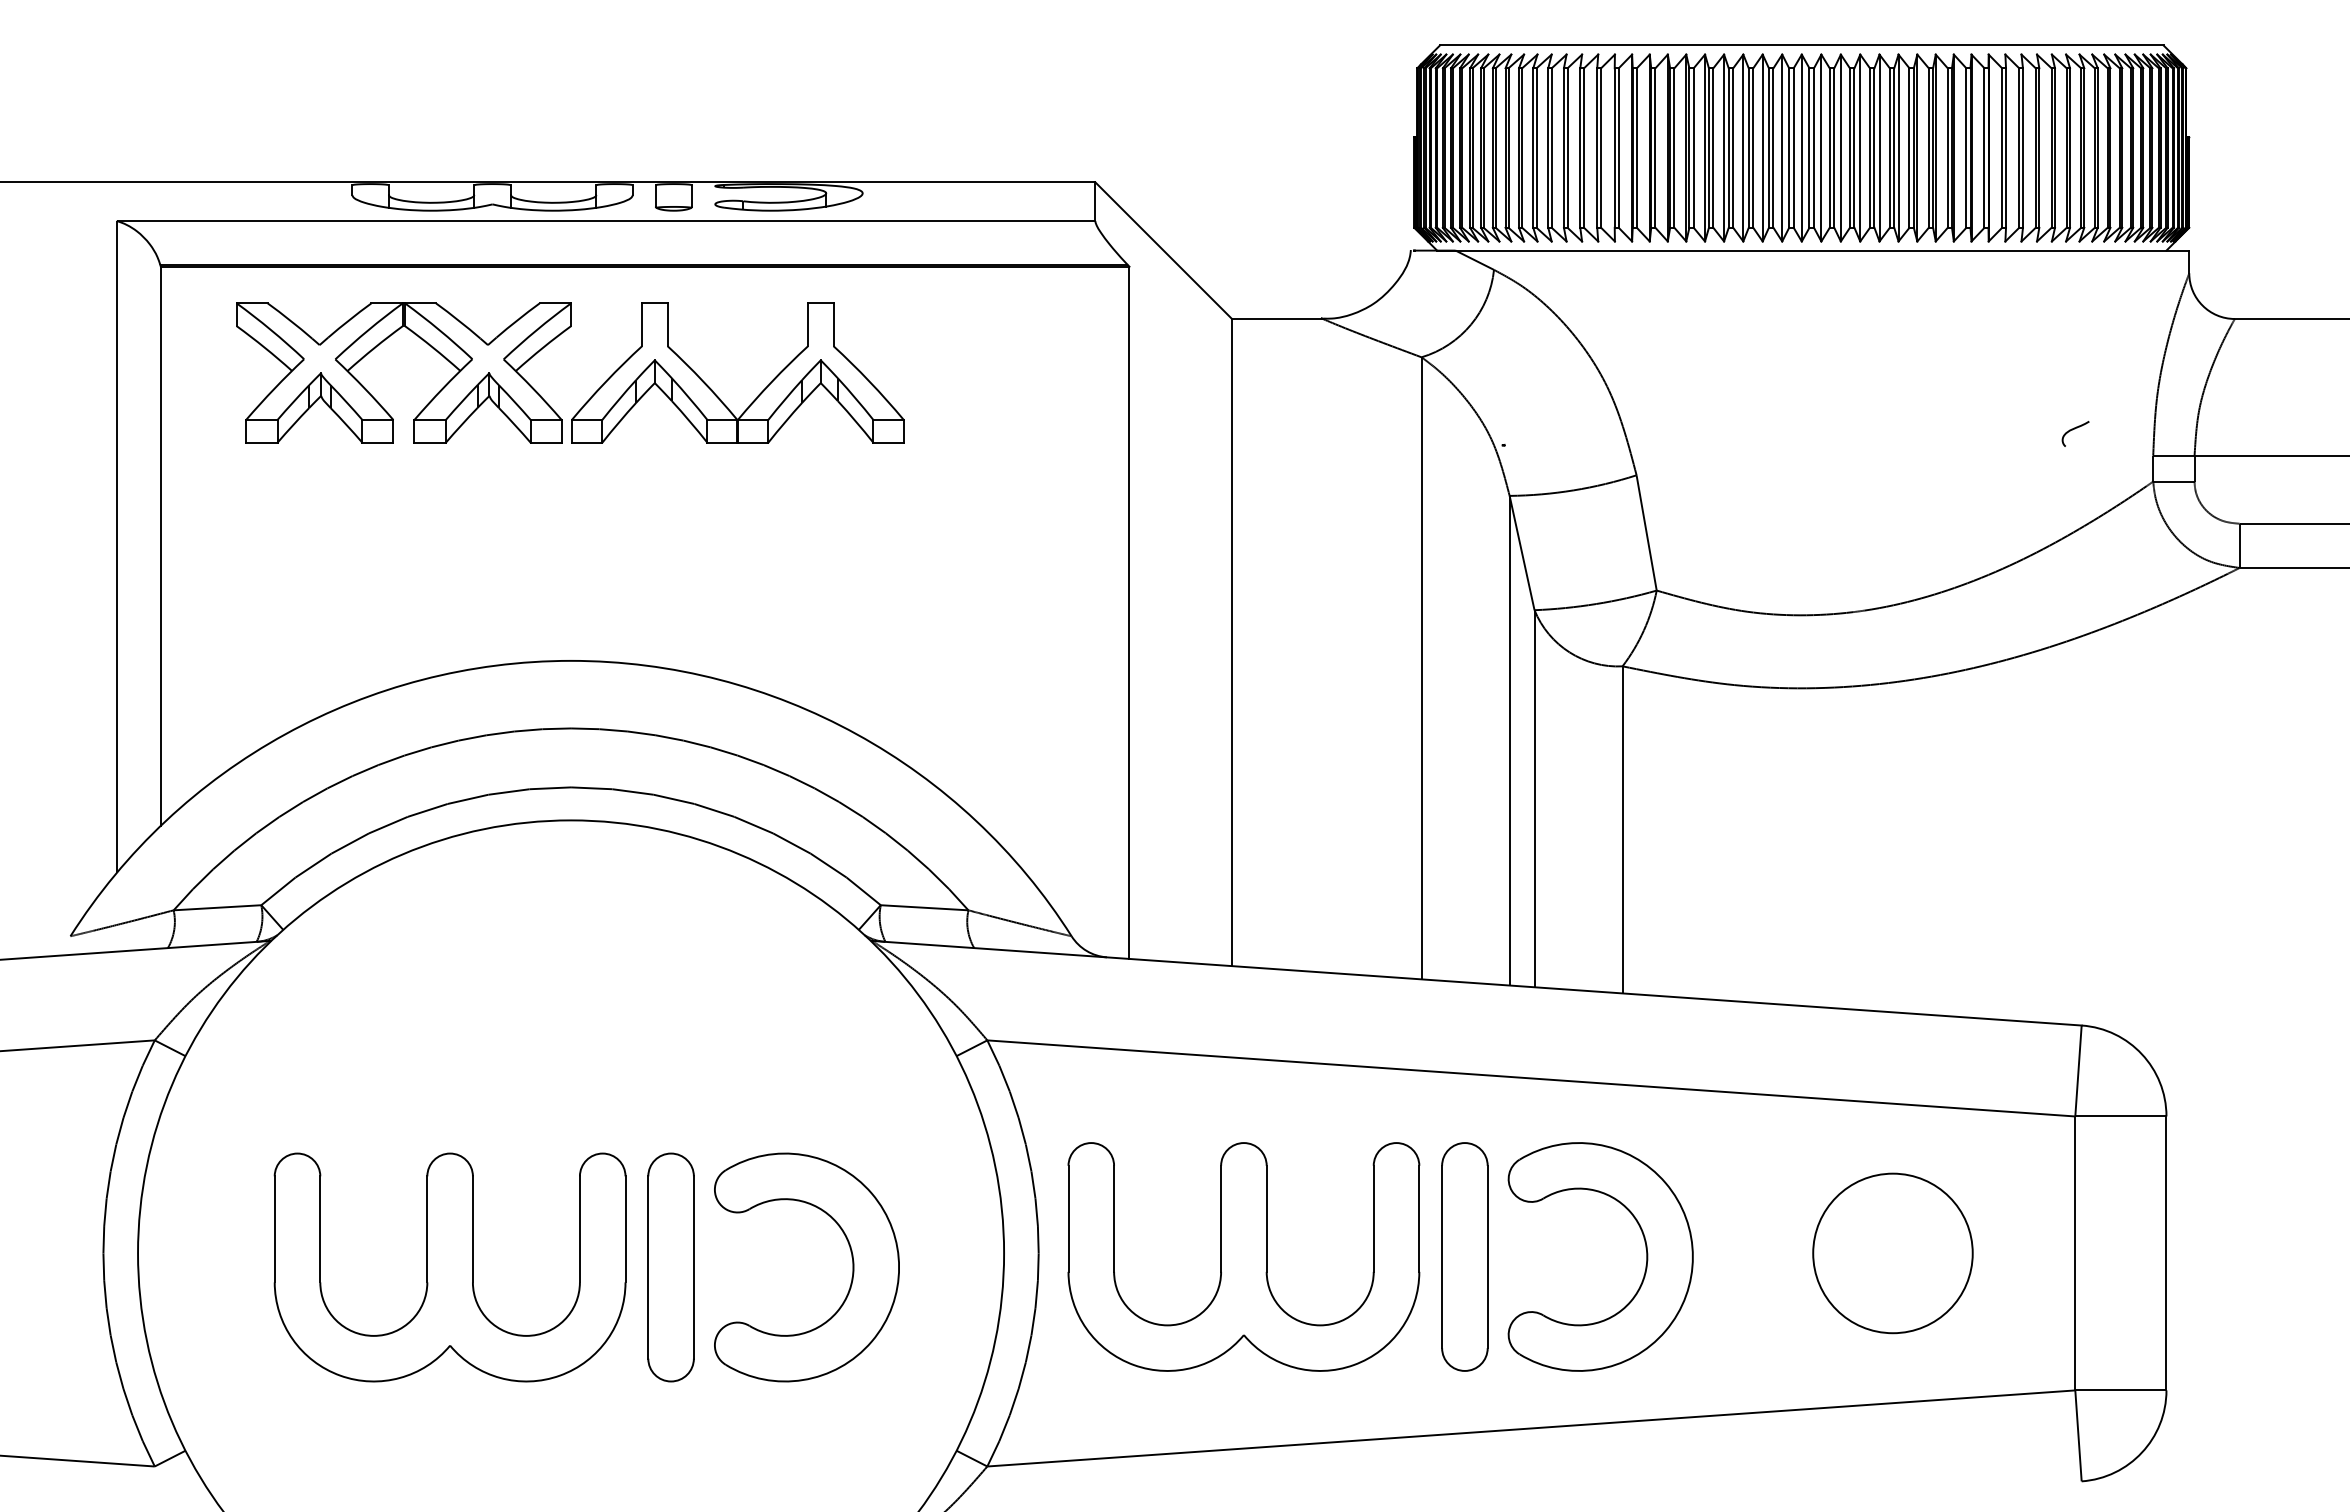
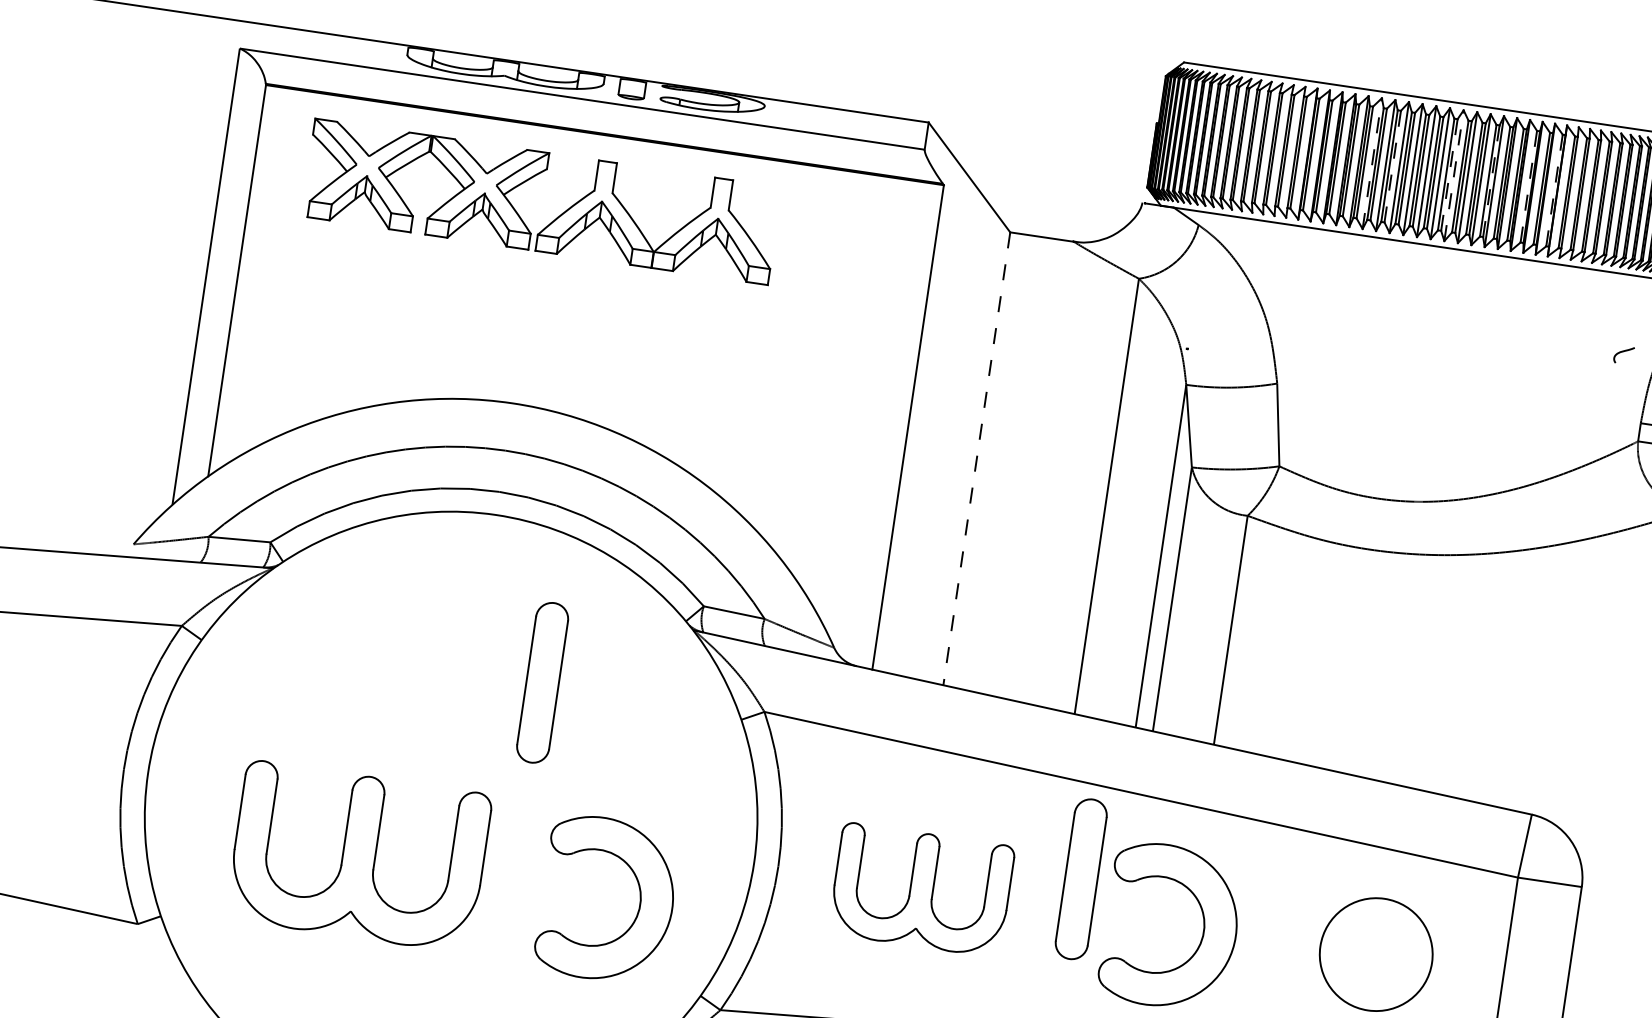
line: (1724, 147) -> (1372, 163), solid -> dashed
line: (1840, 147) -> (1453, 175), solid -> dashed
line: (1753, 148) -> (1392, 166), solid -> dashed
line: (1834, 148) -> (1449, 175), solid -> dashed
line: (1894, 148) -> (1491, 181), solid -> dashed
line: (1947, 148) -> (1528, 187), solid -> dashed
line: (1984, 148) -> (1554, 190), solid -> dashed
curve: (2075, 429) -> (1624, 352), moved
line: (1232, 642) -> (977, 458), solid -> dashed
part: (1243, 1256) -> (921, 889), size x0.7
part: (1464, 1256) -> (1081, 878), moved
part: (449, 1267) -> (358, 856), moved
part: (670, 1267) -> (542, 682), moved
part: (852, 1267) -> (639, 904), moved

